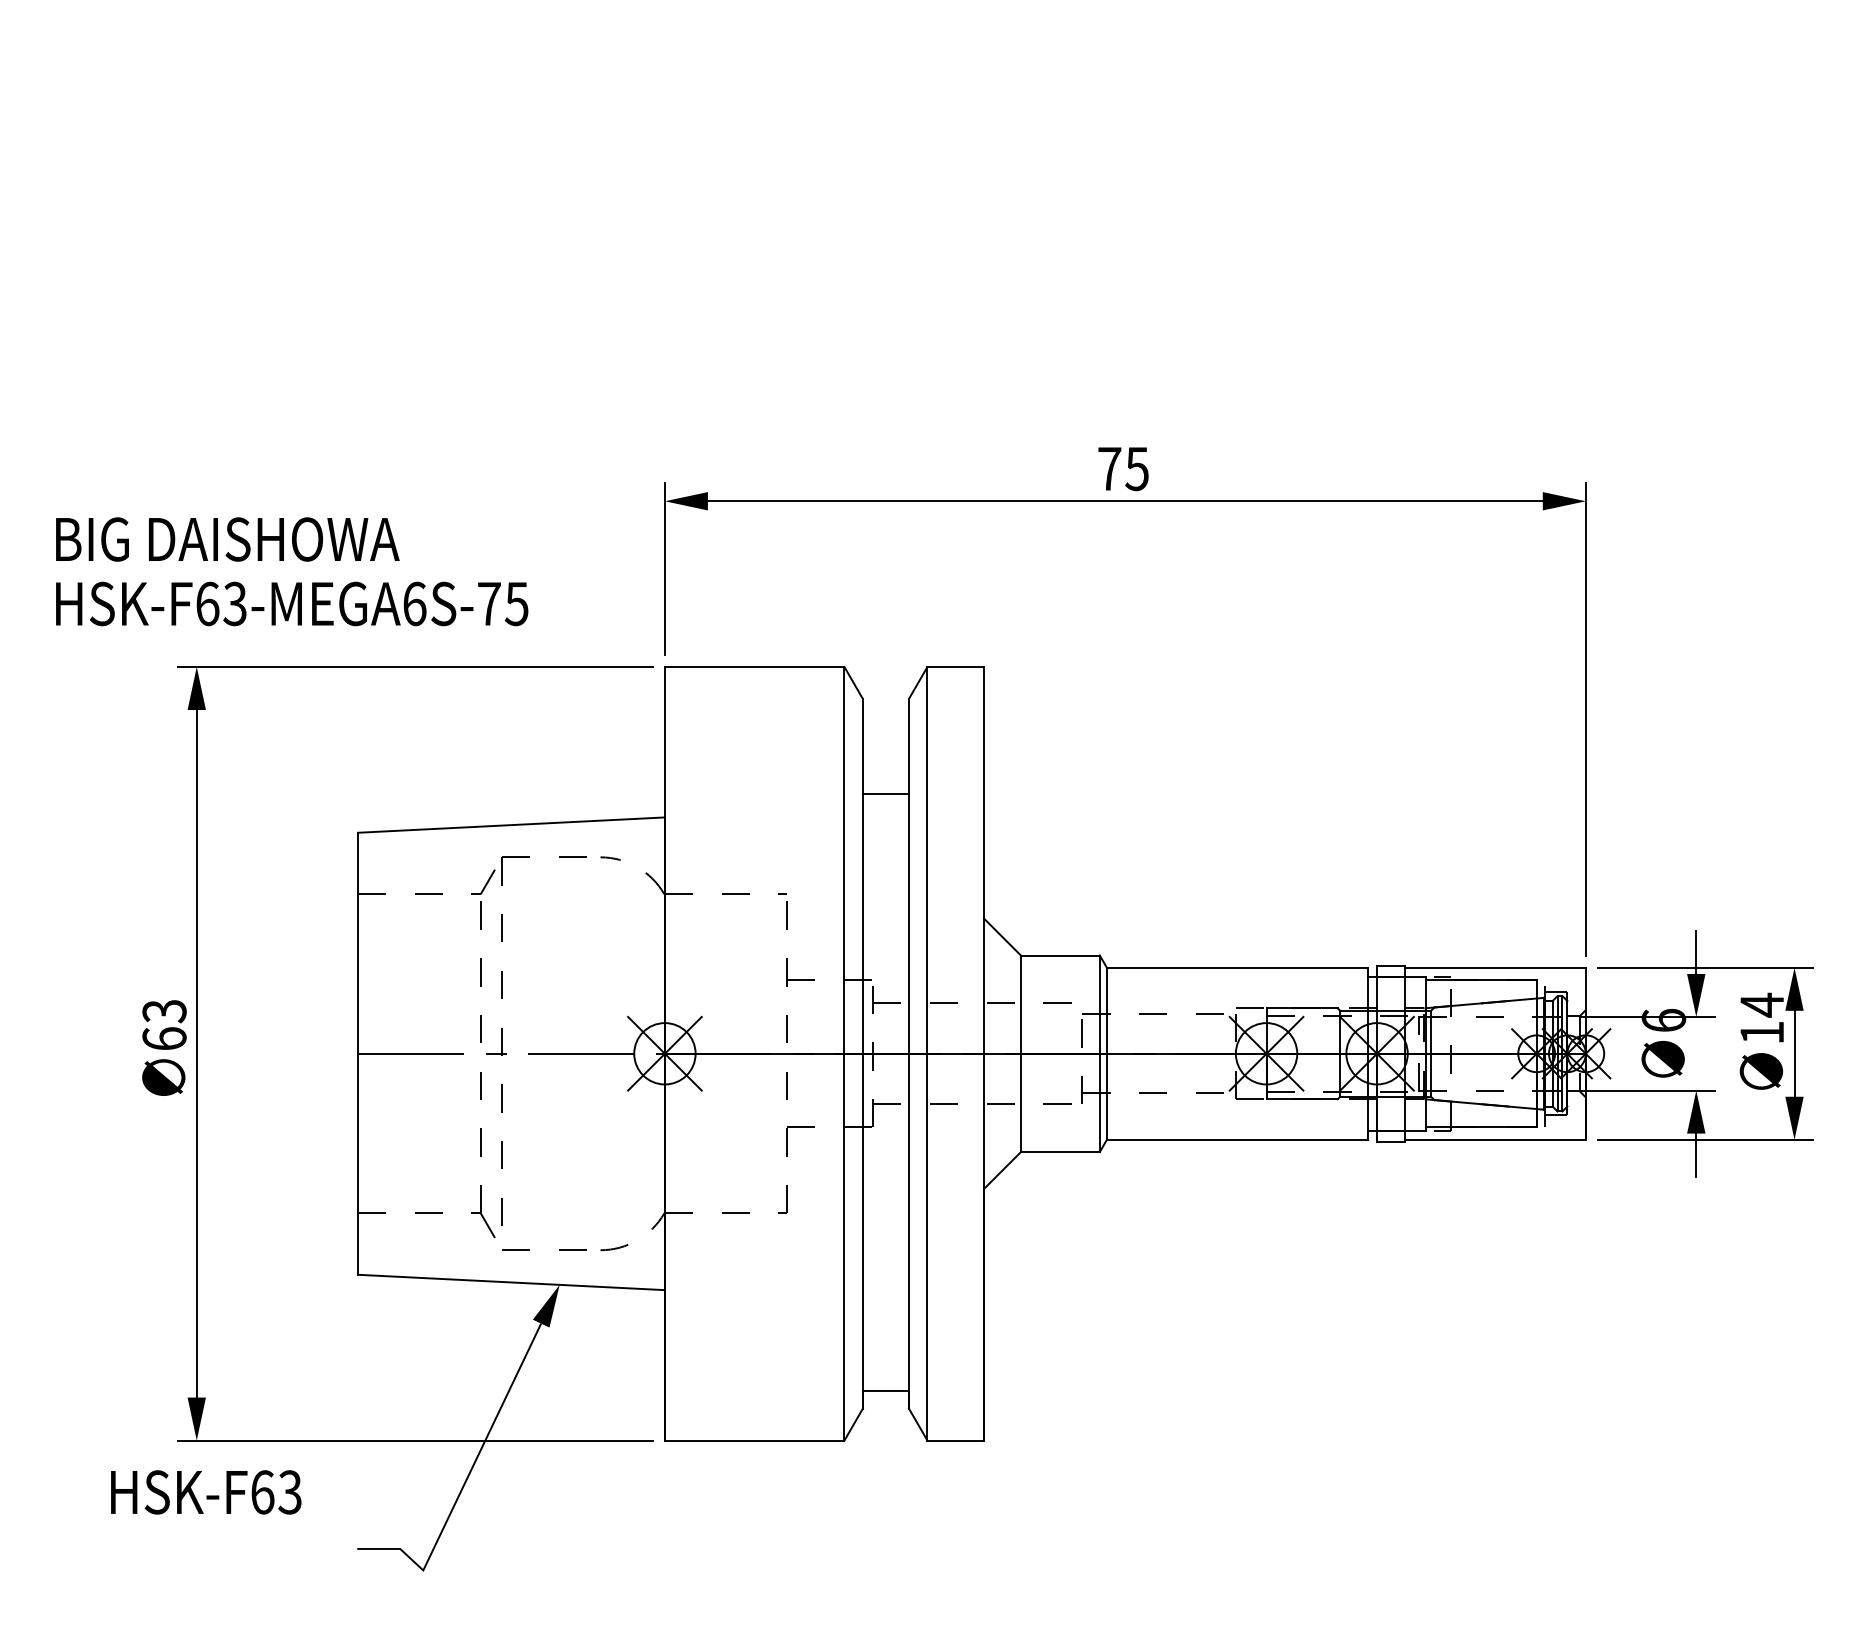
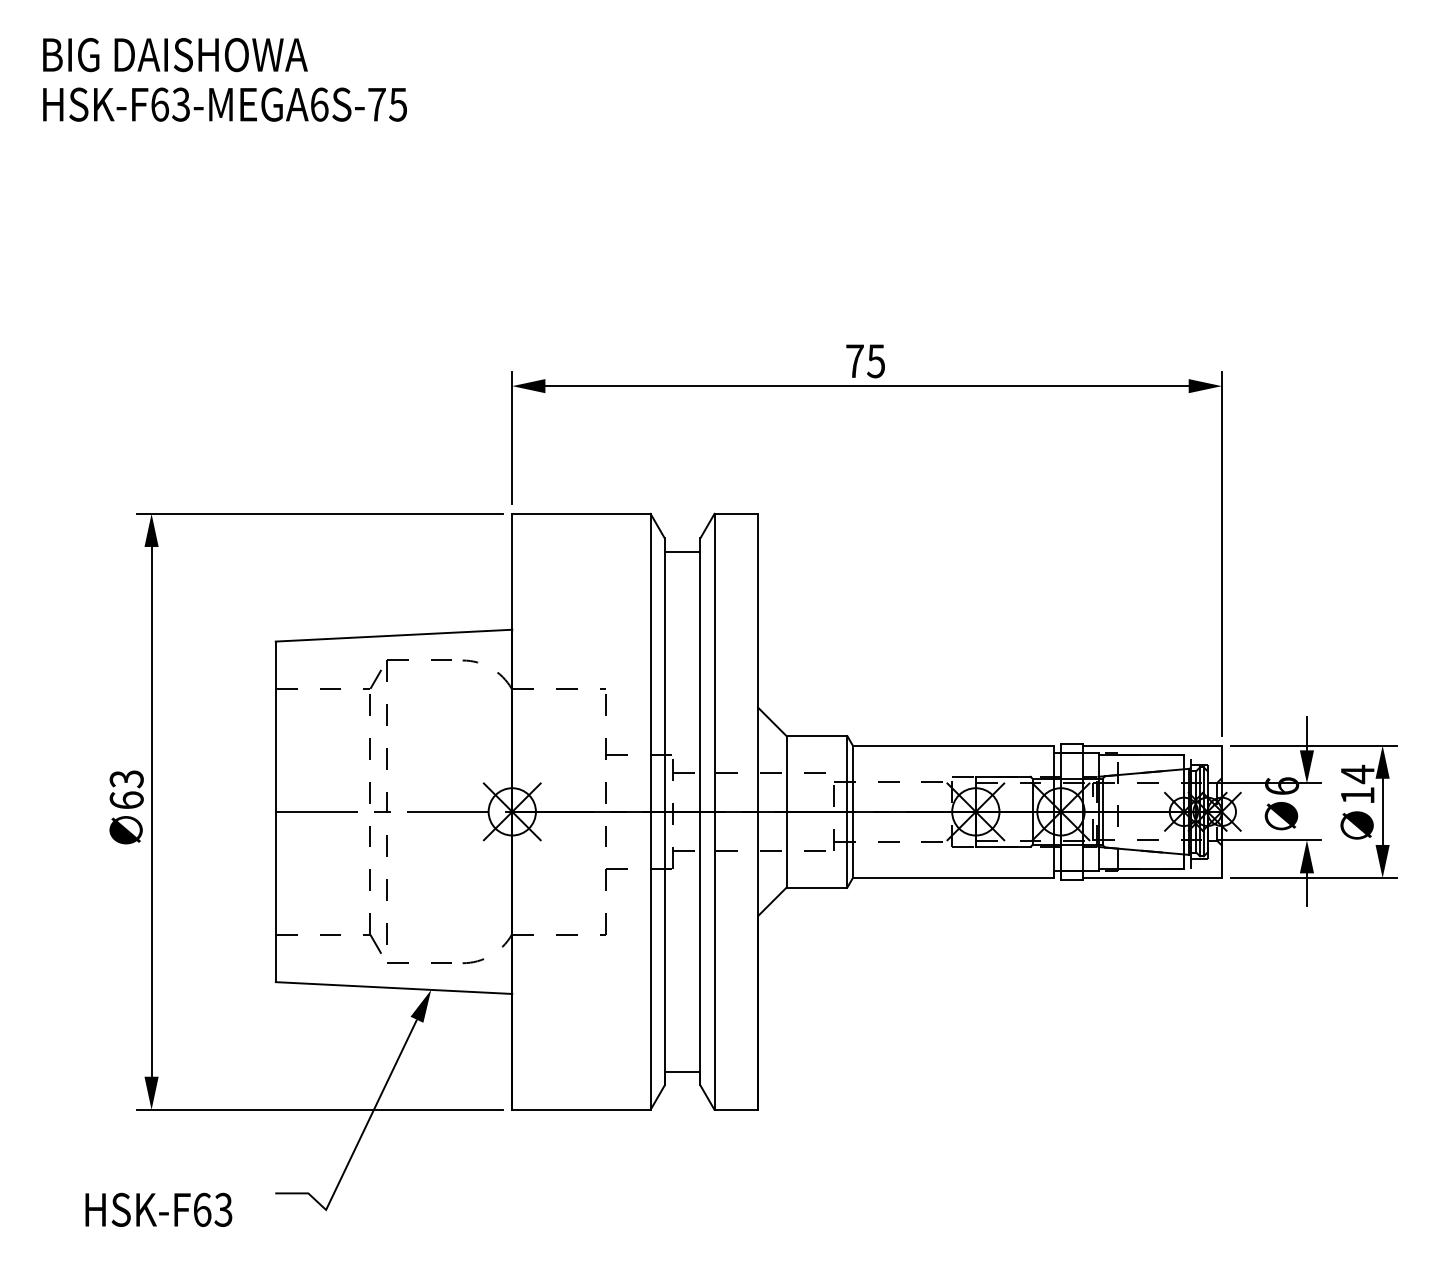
text: (292, 571) -> (225, 79), moved
line: (885, 794) -> (682, 551), moved
text: (206, 1492) -> (159, 1209), moved

